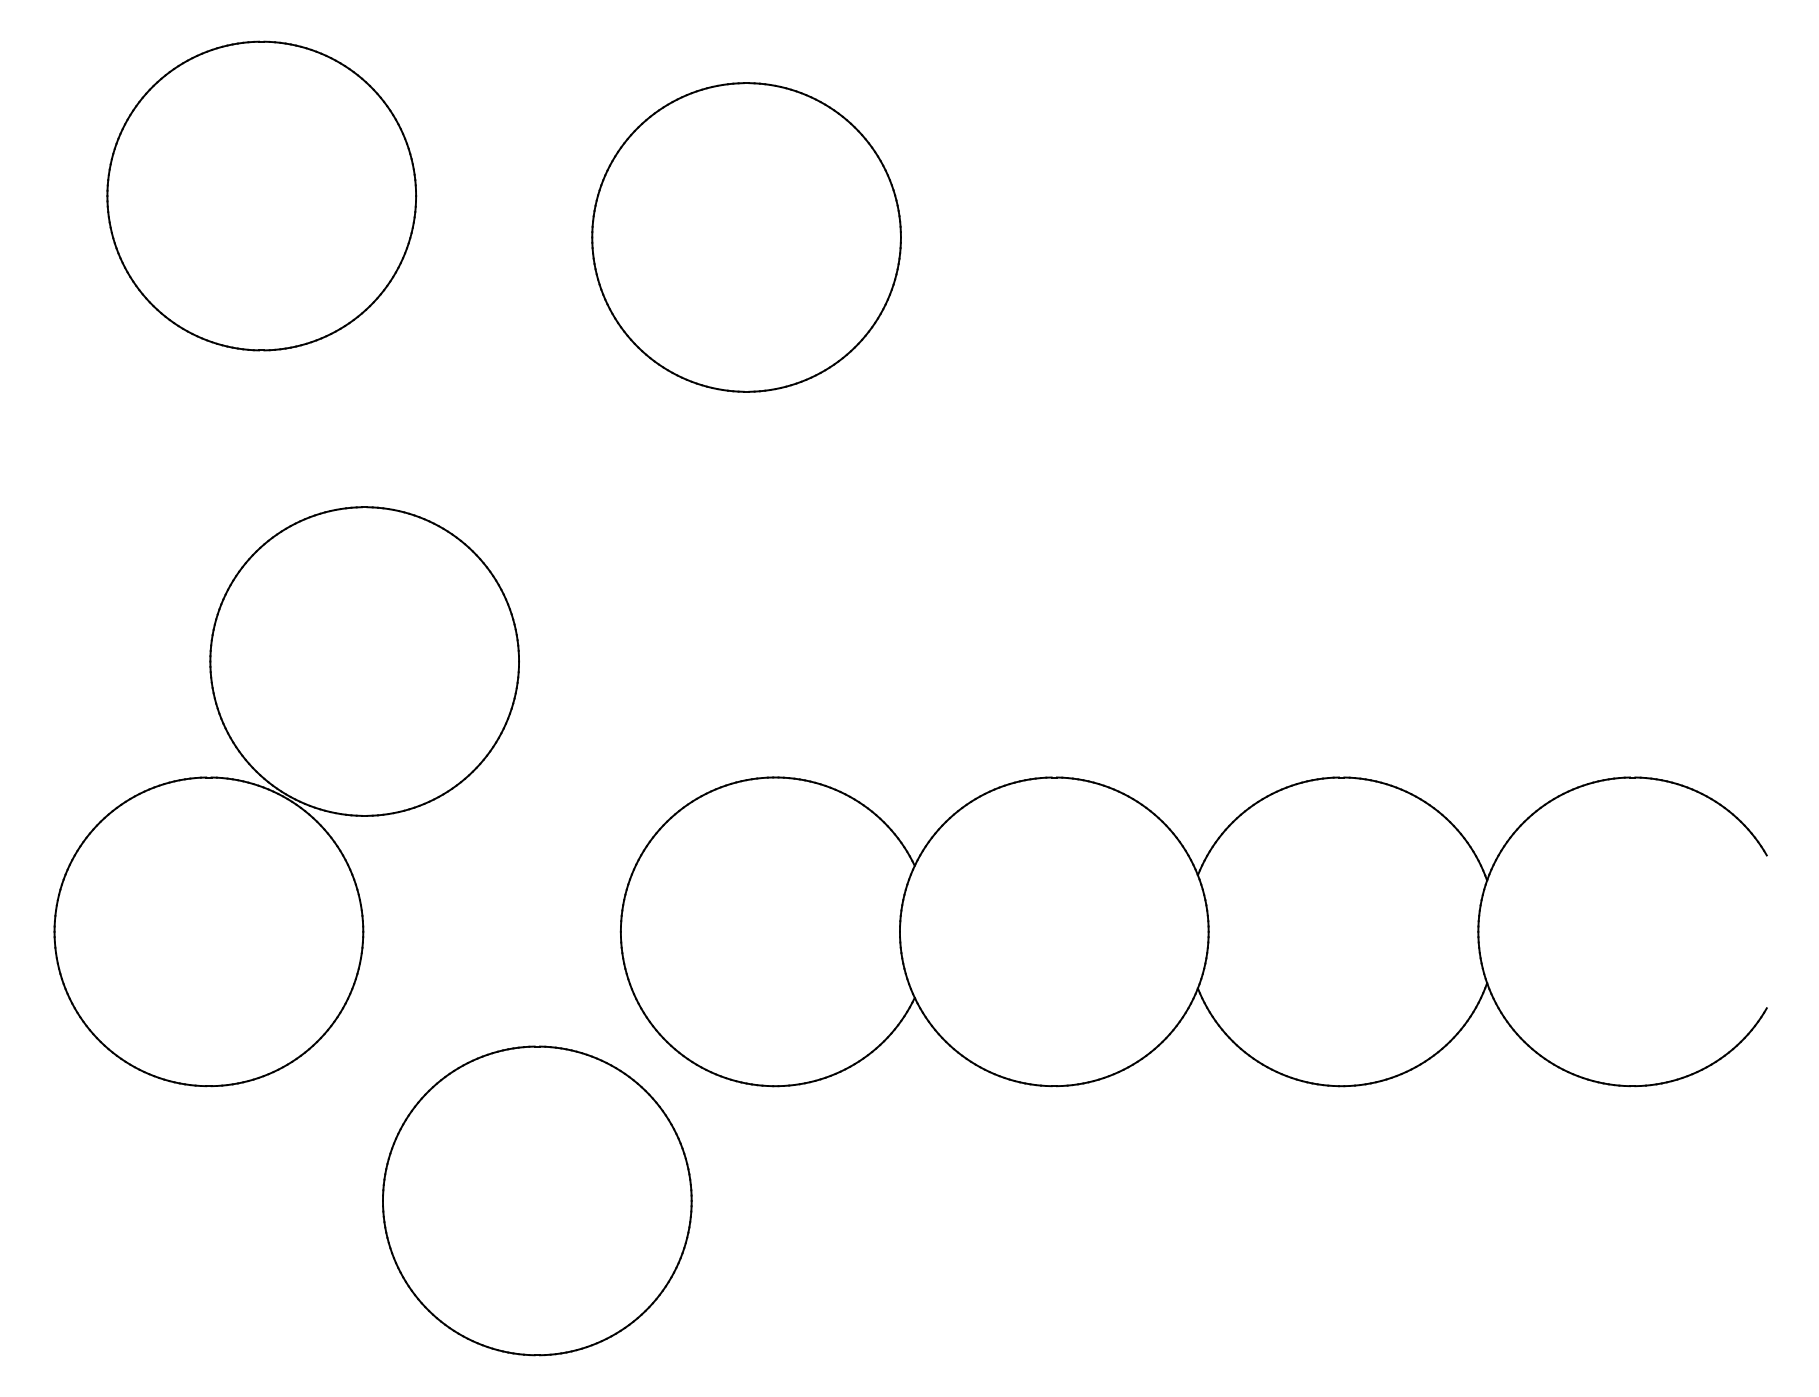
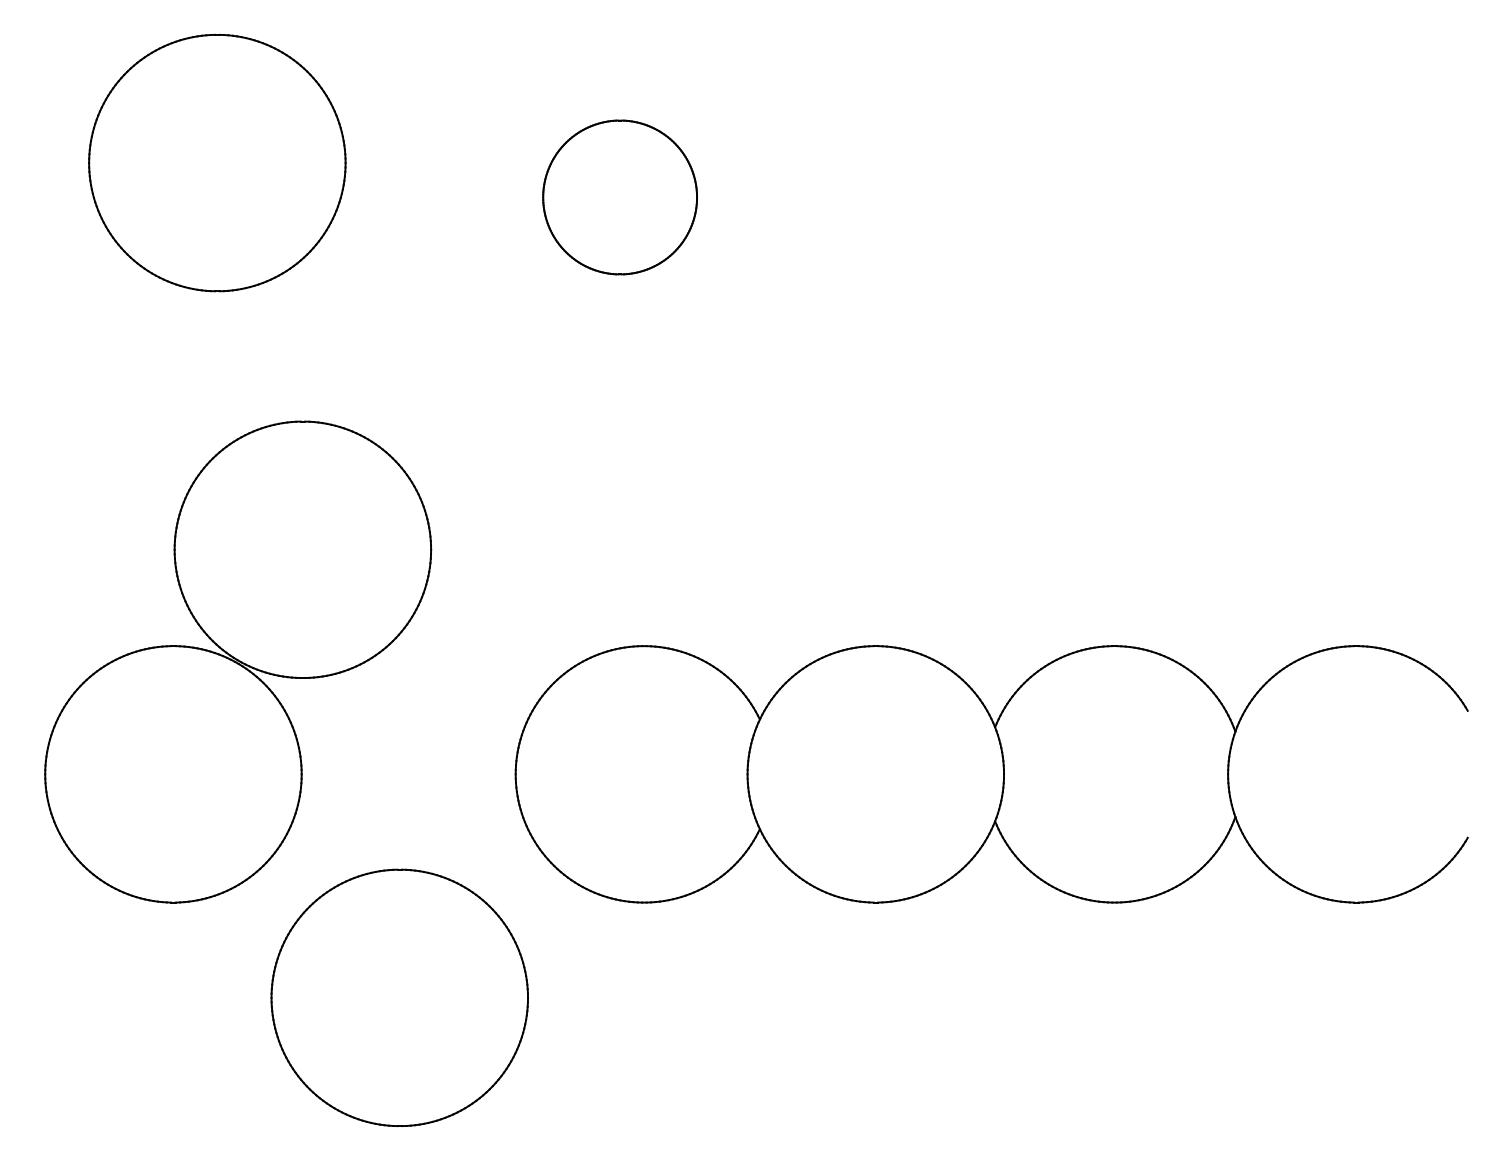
part: (746, 237) -> (620, 197), size x0.6
part: (537, 1200) -> (399, 997), moved

